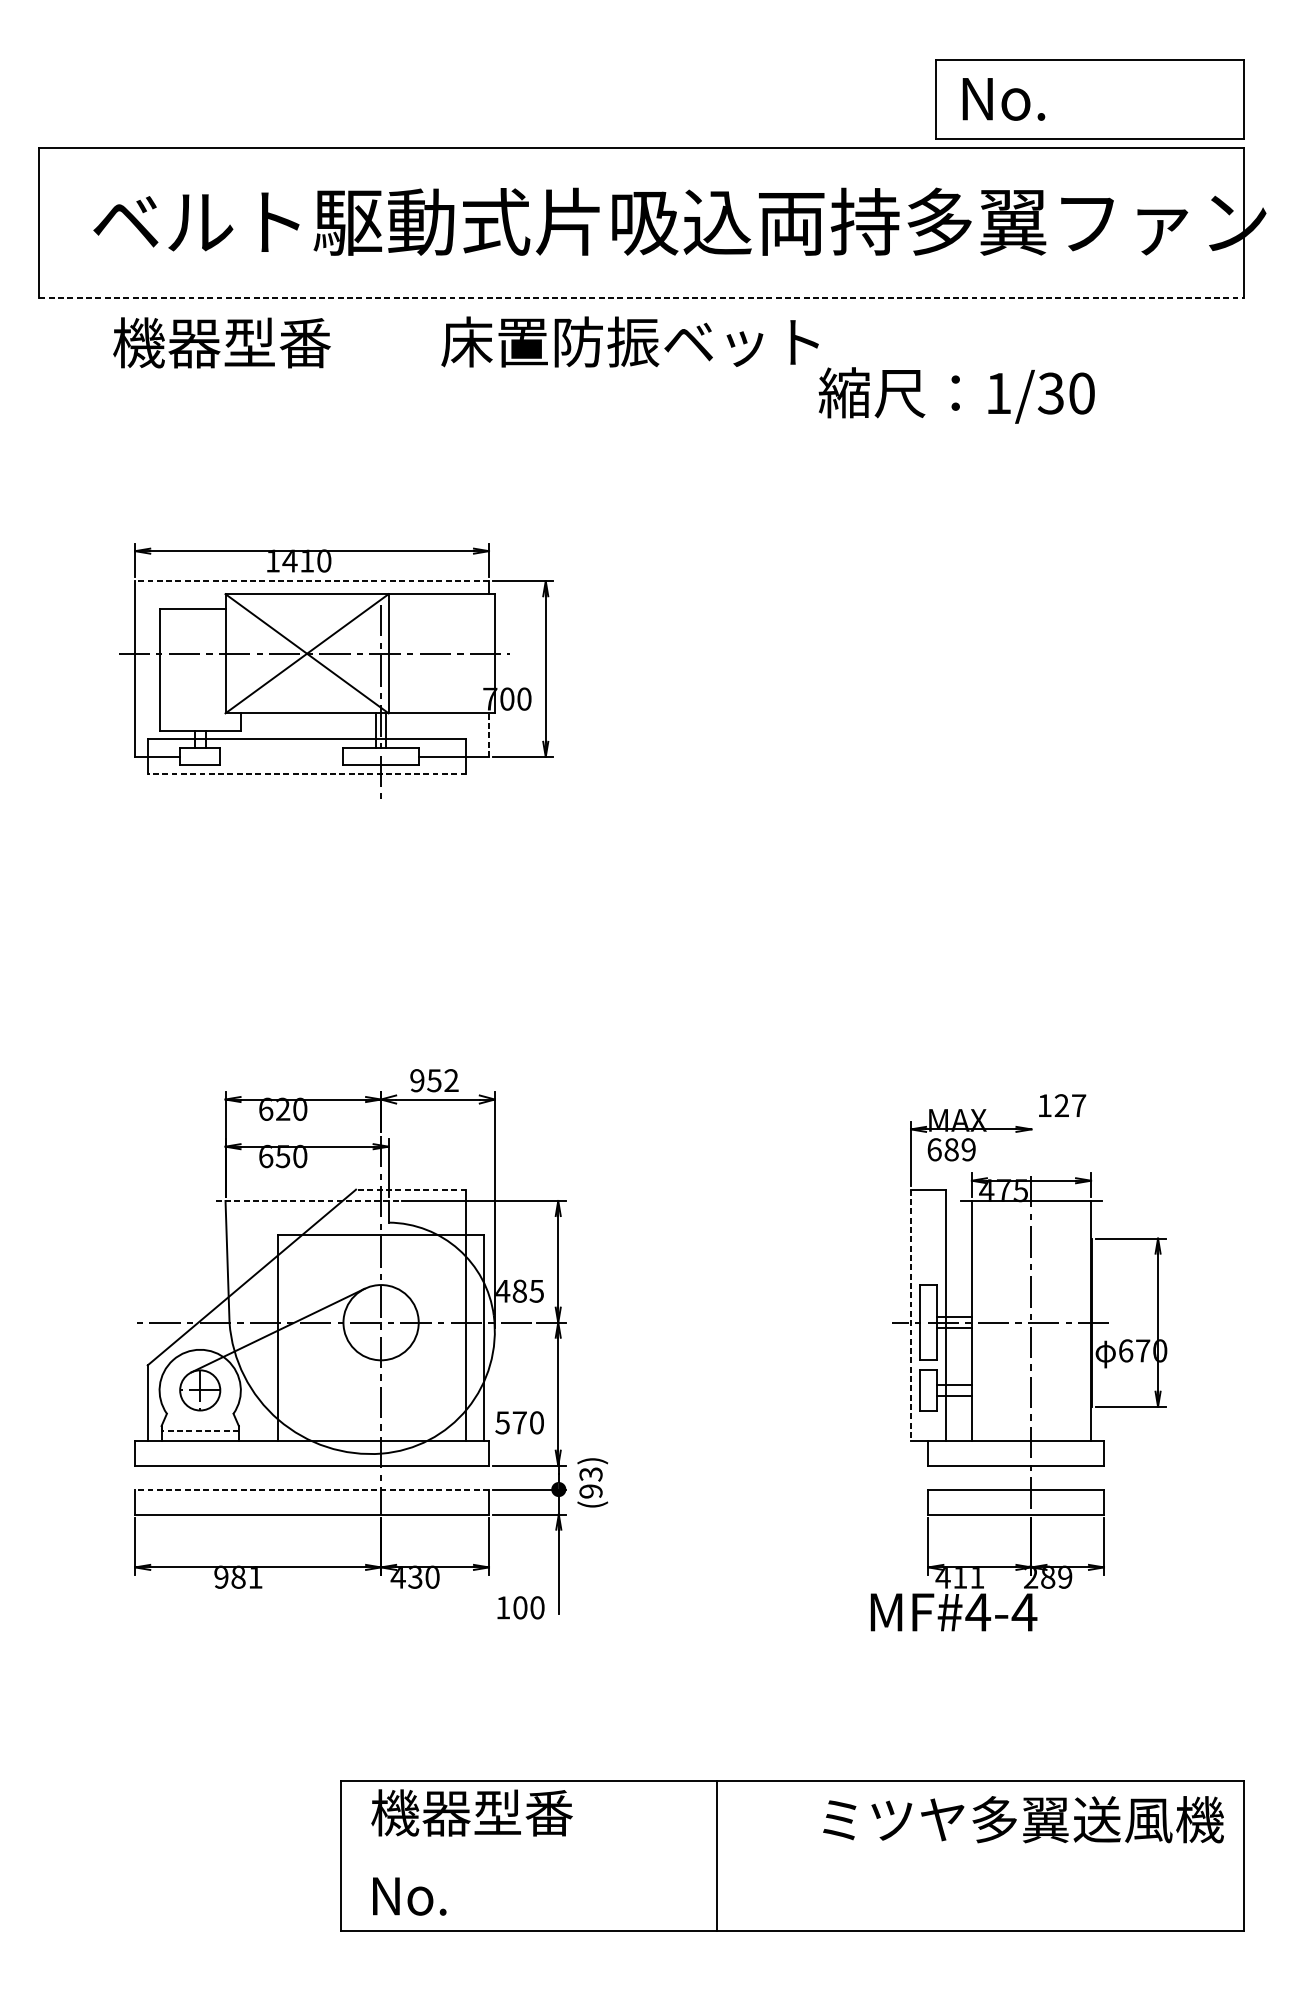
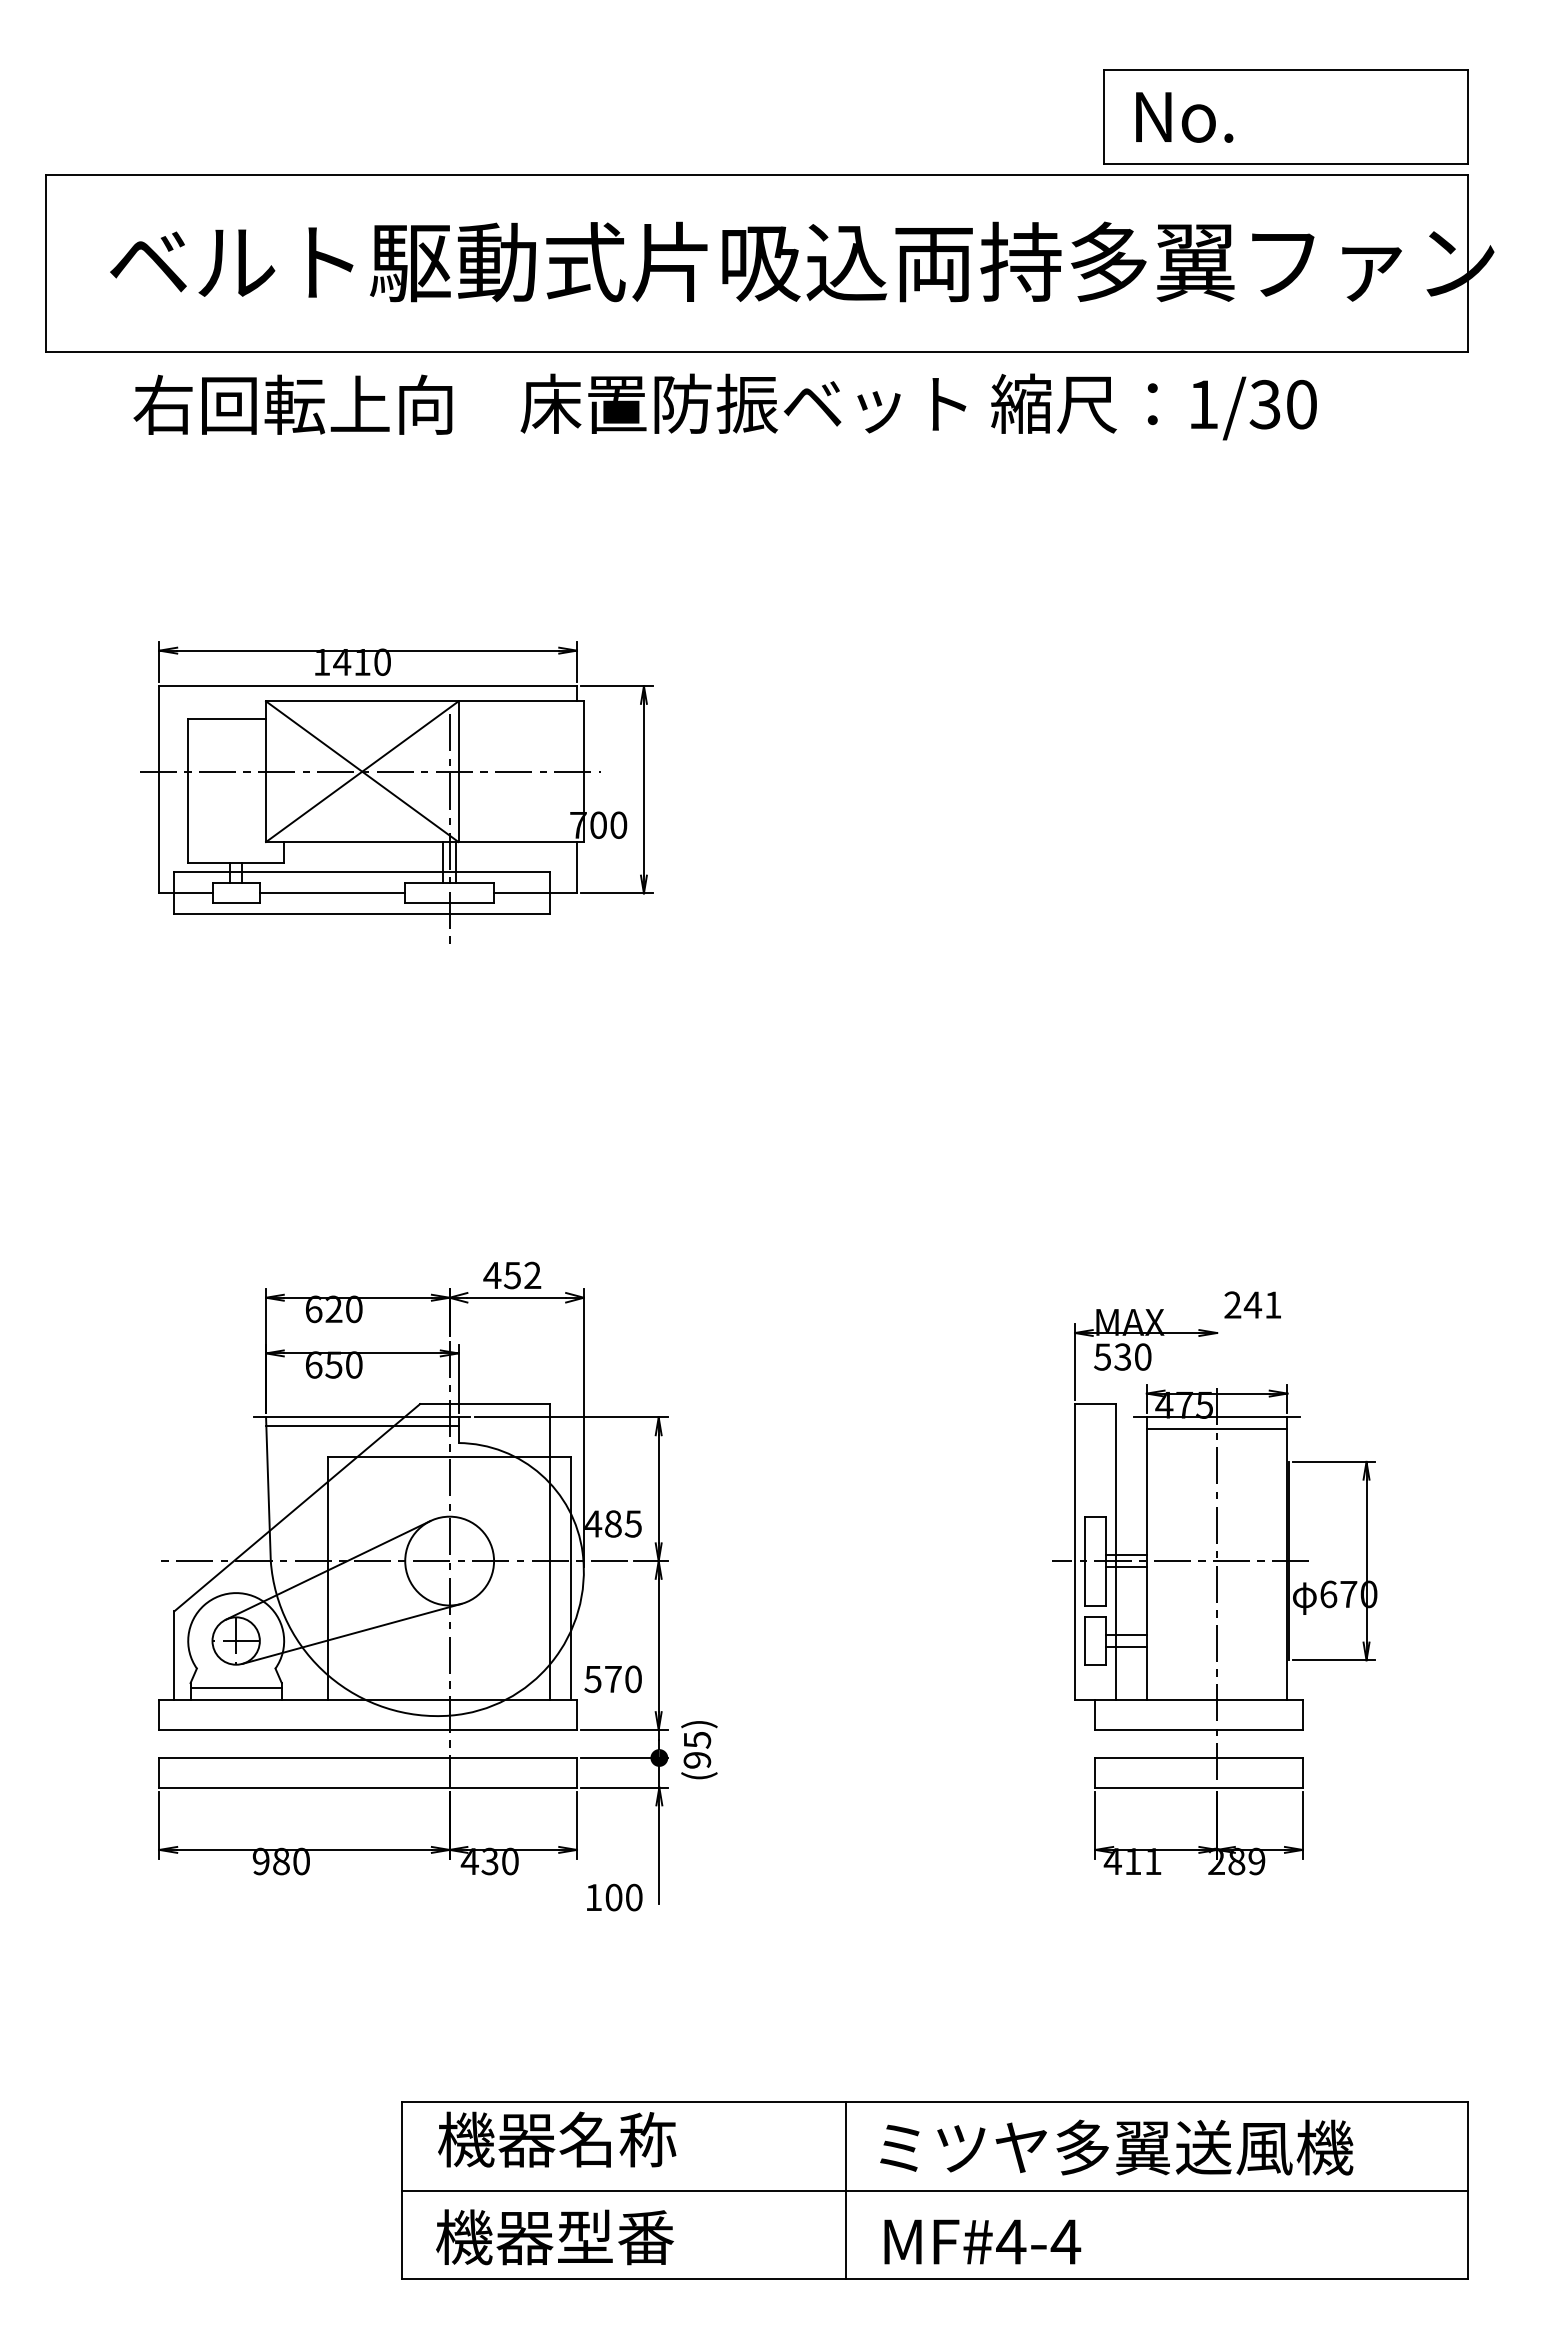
line: (641, 298) -> (757, 352), dashed -> solid
text: (247, 342) -> (292, 404), 機器型番 -> 右回転上向
text: (956, 395) -> (1153, 406), moved
line: (312, 581) -> (368, 686), dashed -> solid
line: (488, 734) -> (576, 867), dashed -> solid
line: (281, 756) -> (332, 893), added
line: (306, 773) -> (361, 913), dashed -> solid
text: (417, 1080) -> (492, 1275), 952 -> 452
text: (1061, 1105) -> (1252, 1304), 127 -> 241
text: (951, 1149) -> (1122, 1356), 689 -> 530
line: (410, 1189) -> (484, 1404), dashed -> solid
line: (306, 1200) -> (361, 1417), dashed -> solid
line: (307, 1208) -> (362, 1426), added
line: (1030, 1211) -> (1216, 1429), added
line: (911, 1315) -> (1075, 1552), dashed -> solid
line: (297, 1384) -> (351, 1633), added
line: (200, 1430) -> (236, 1688), dashed -> solid
text: (590, 1474) -> (696, 1740), (93) -> (95)
line: (312, 1489) -> (368, 1758), dashed -> solid
text: (255, 1577) -> (301, 1861), 981 -> 980
text: (953, 1611) -> (982, 2241), moved
text: (523, 1812) -> (617, 2139), 機器型番 -> 機器名称
text: (1023, 1819) -> (1116, 2147), moved
line: (791, 1856) -> (934, 2190), added
text: (470, 1895) -> (555, 2237), No. -> 機器型番

